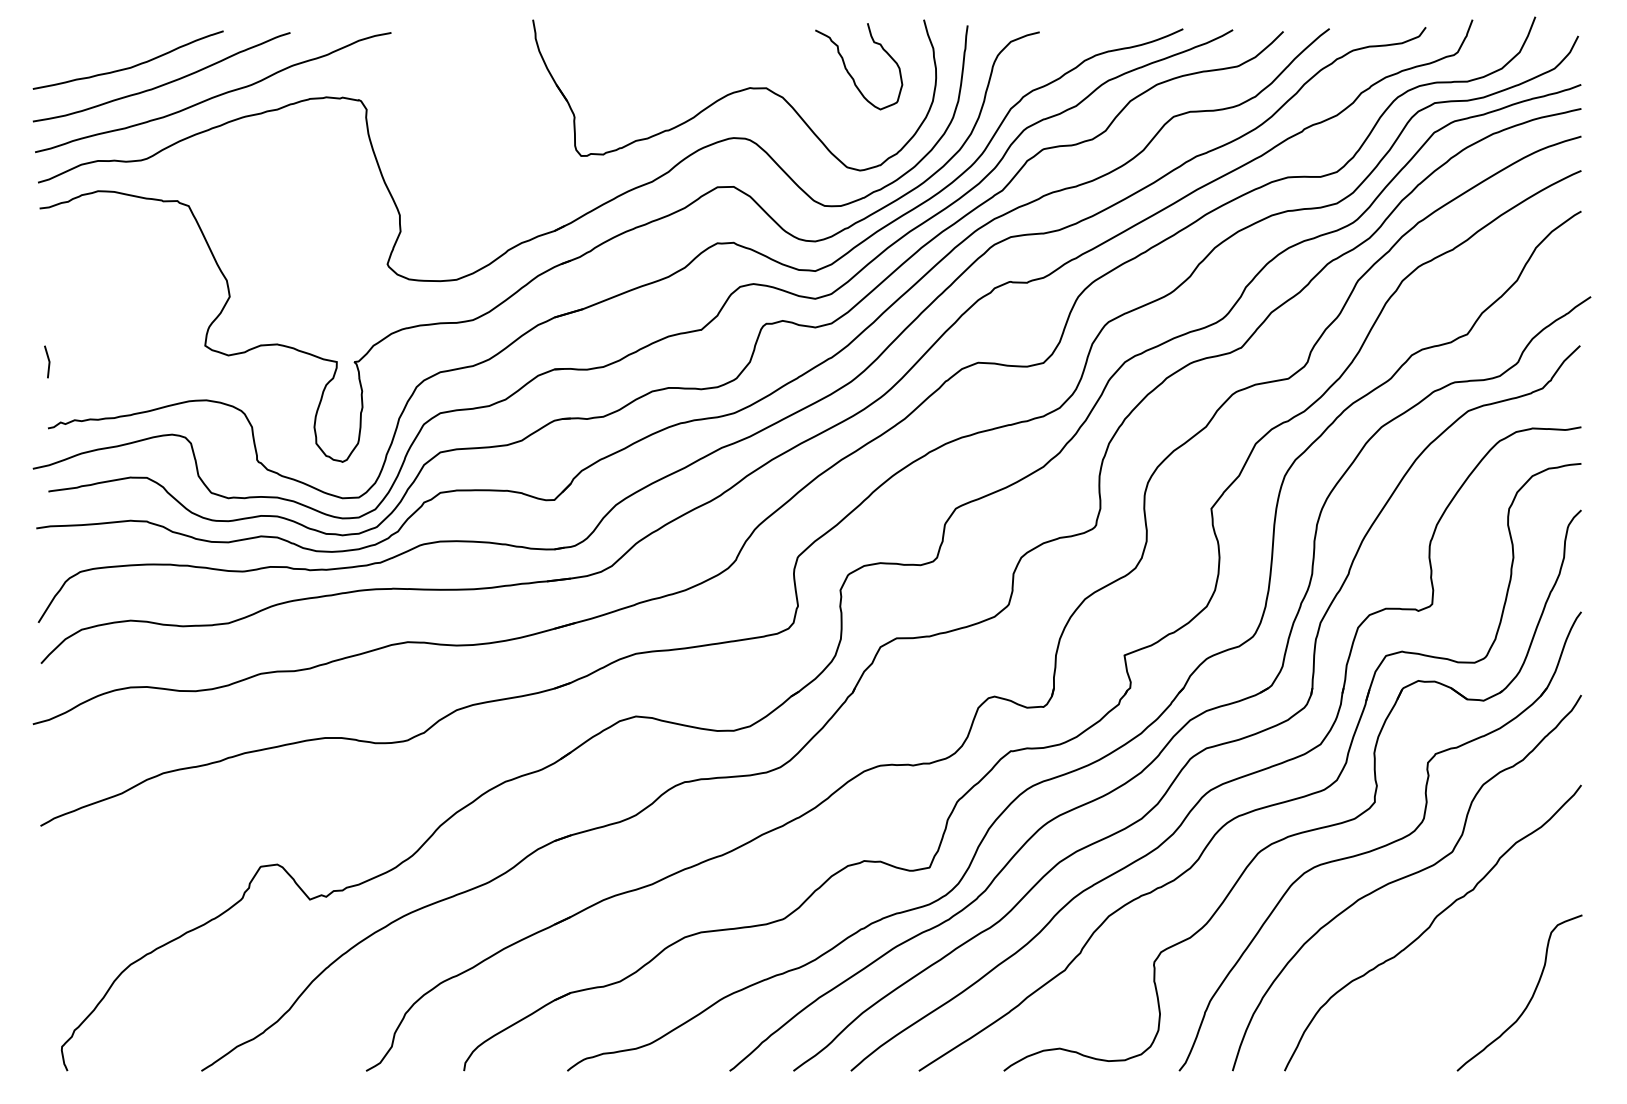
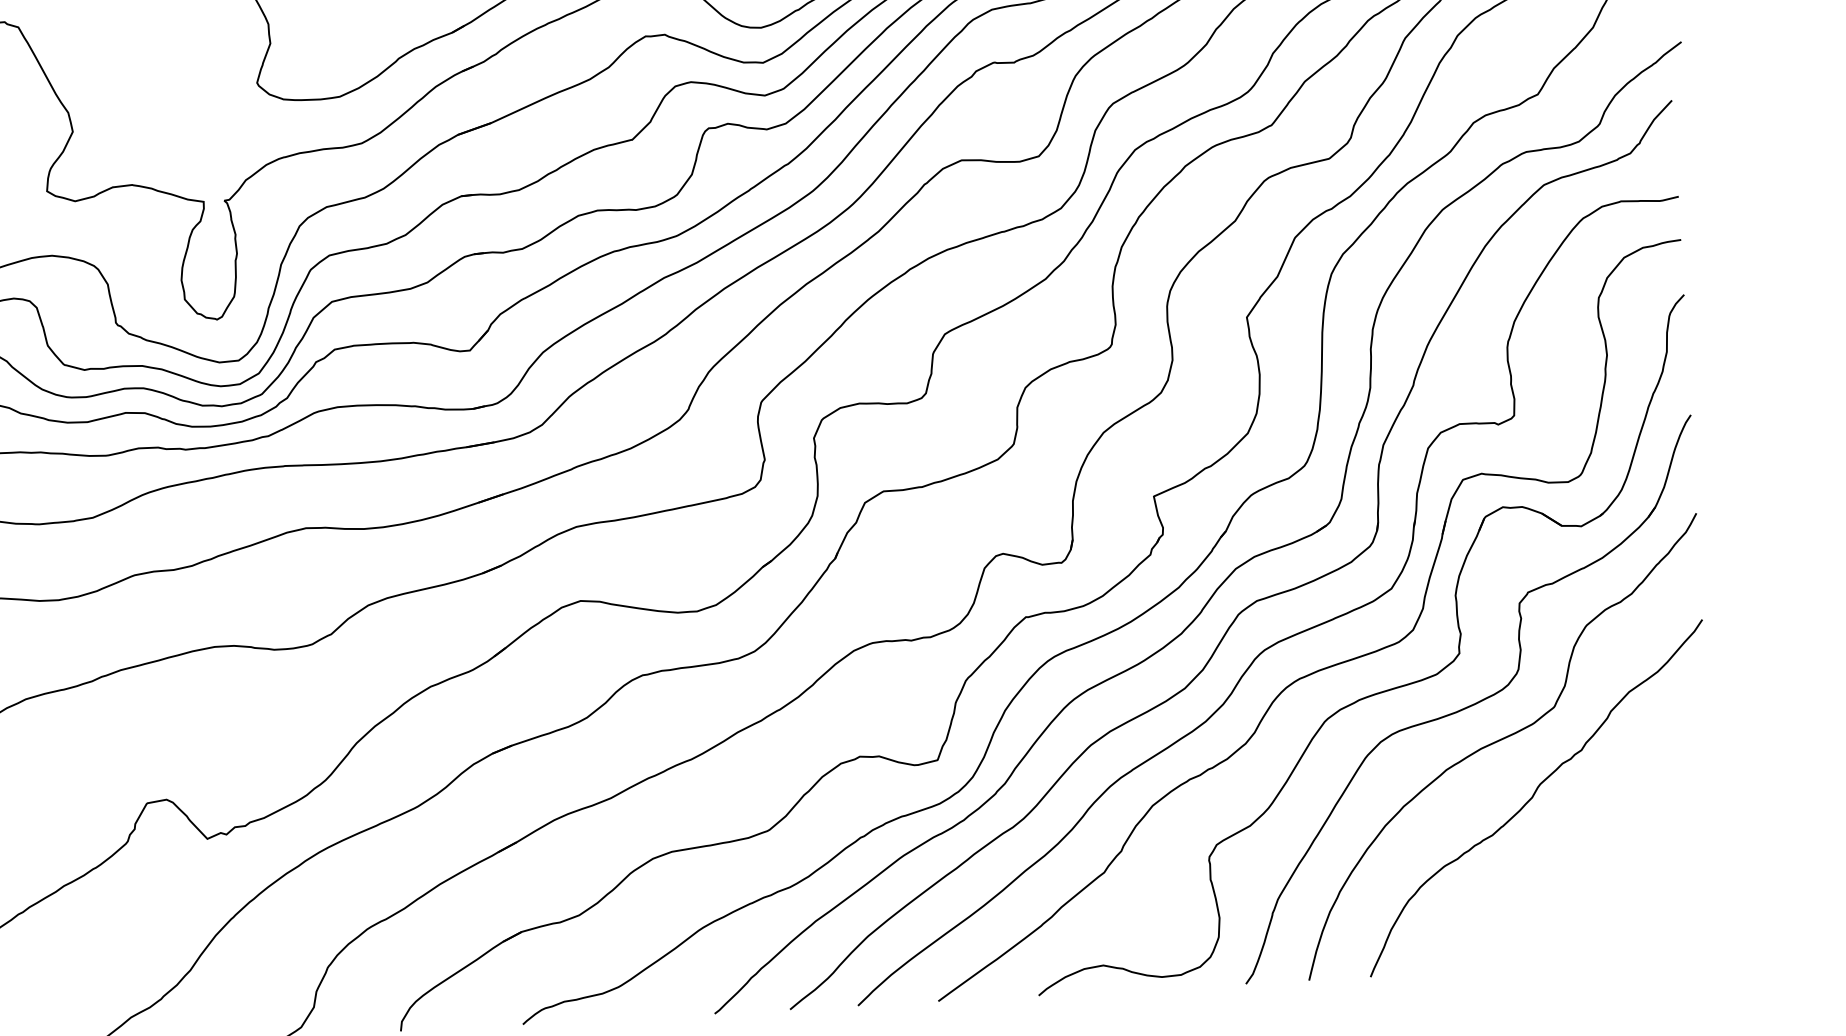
curve: (1530, 998) -> (1656, 875), removed

